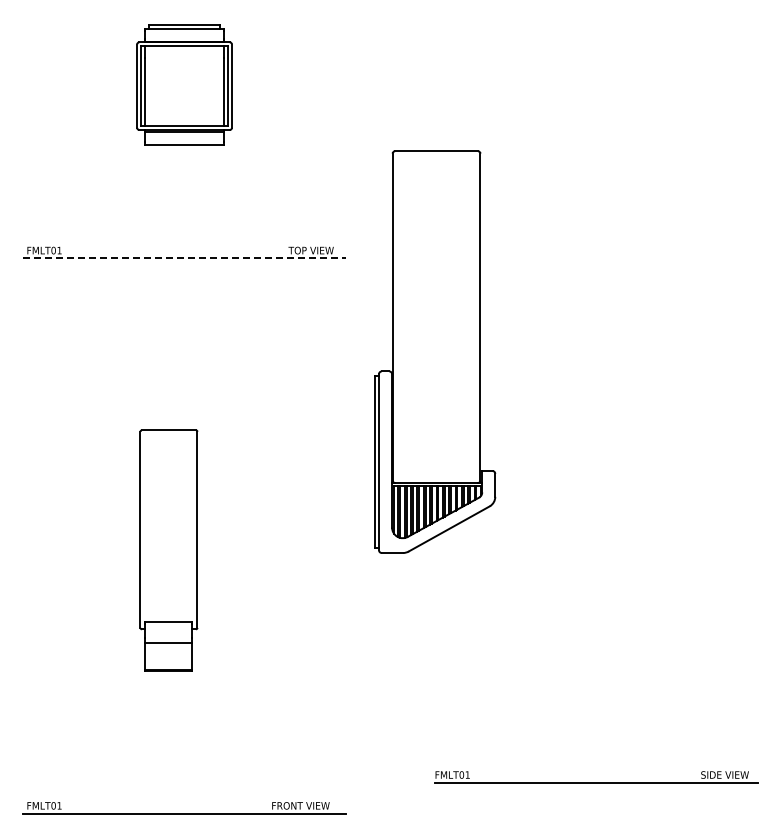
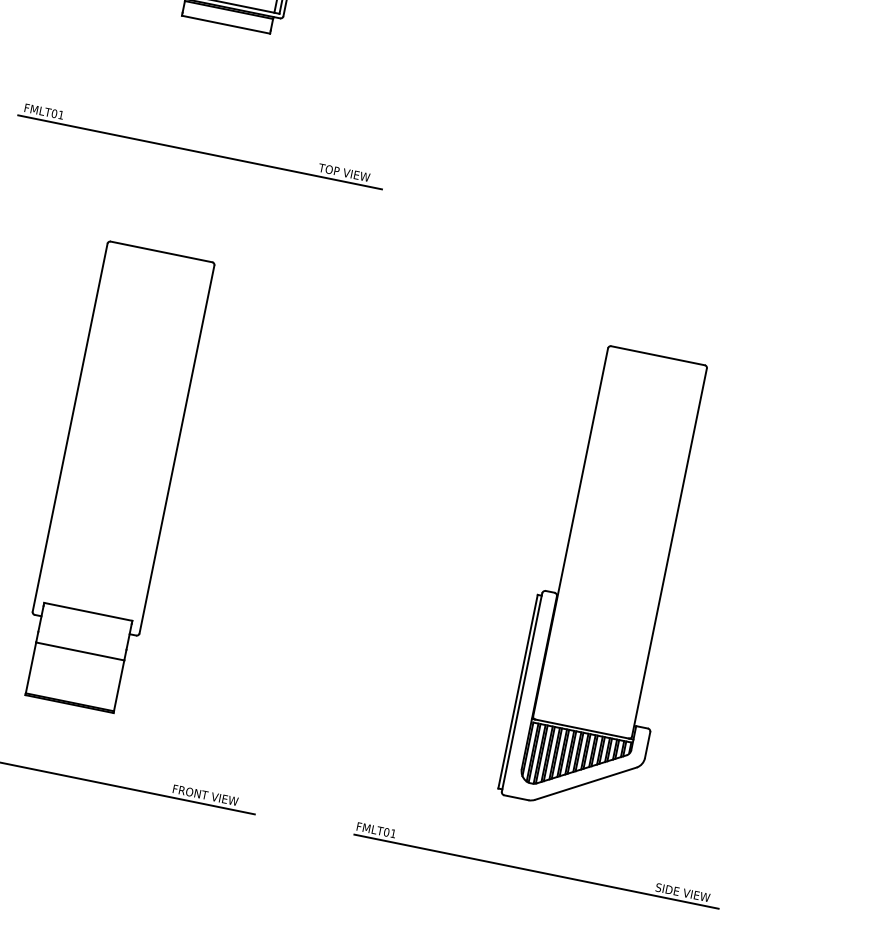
line: (184, 258) -> (199, 152), dashed -> solid
part: (435, 351) -> (610, 580), moved
part: (168, 550) -> (115, 477), size x1.67
part: (596, 777) -> (537, 866), moved

